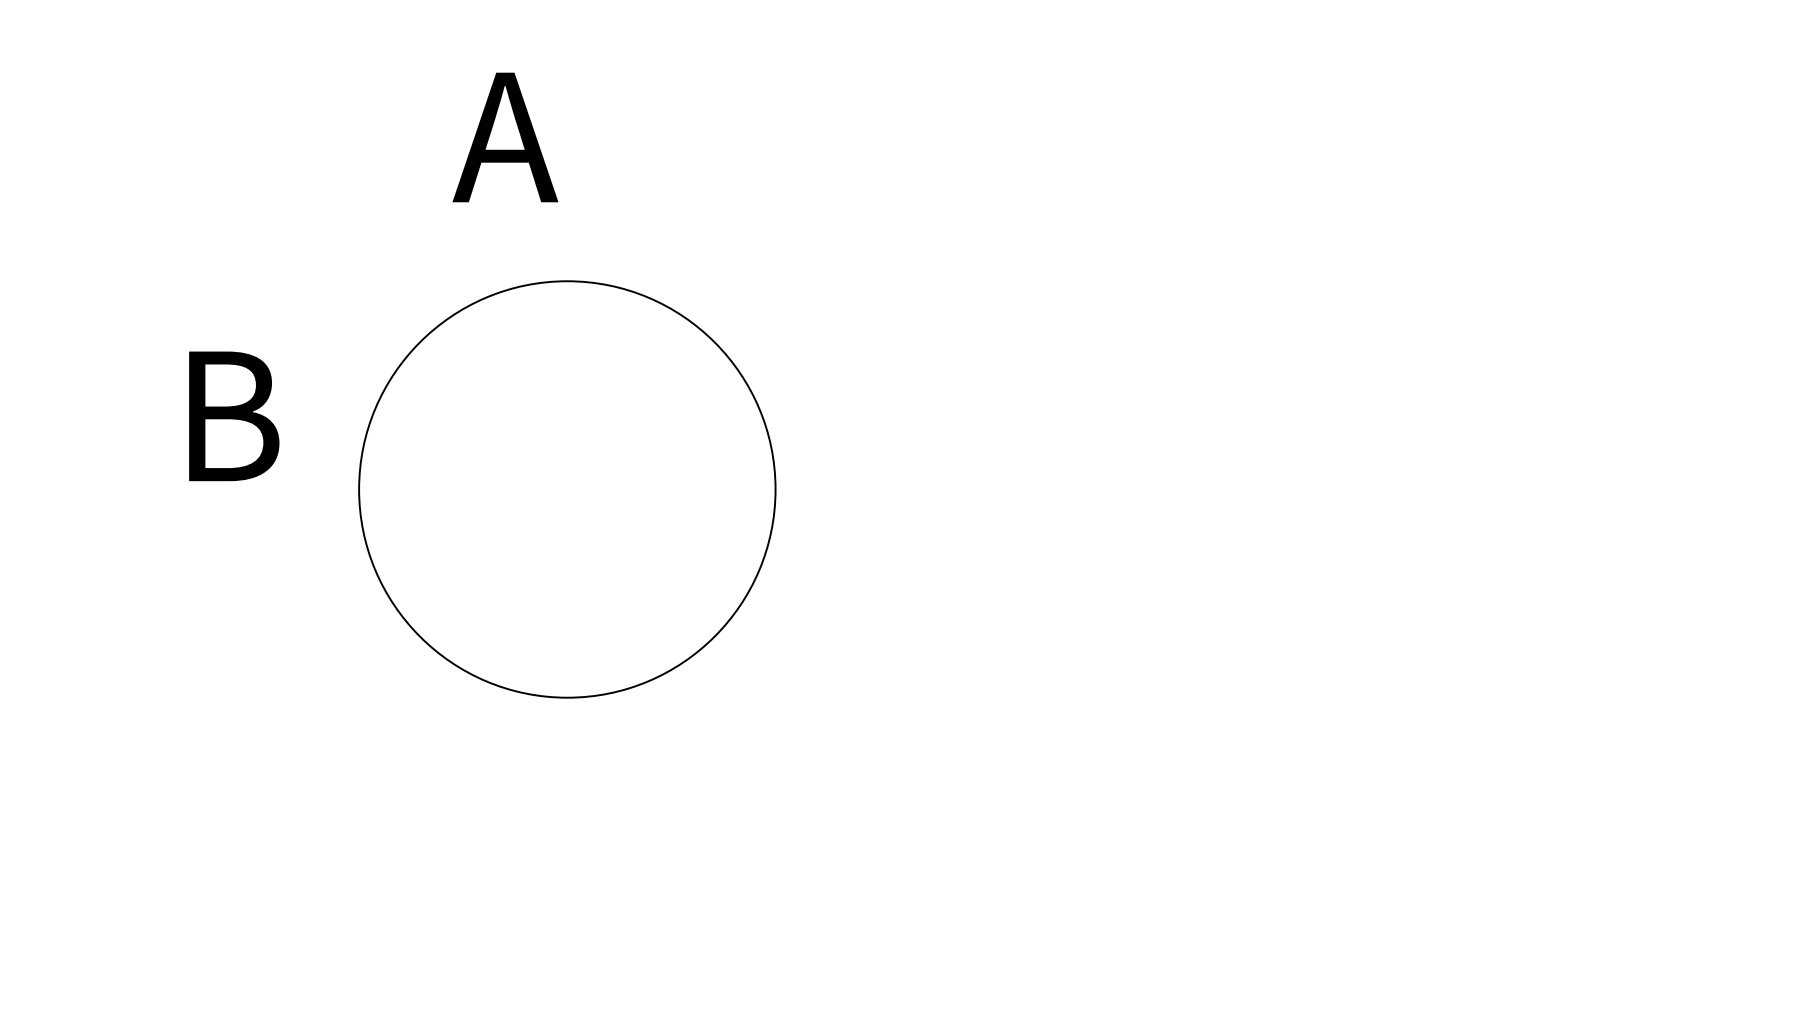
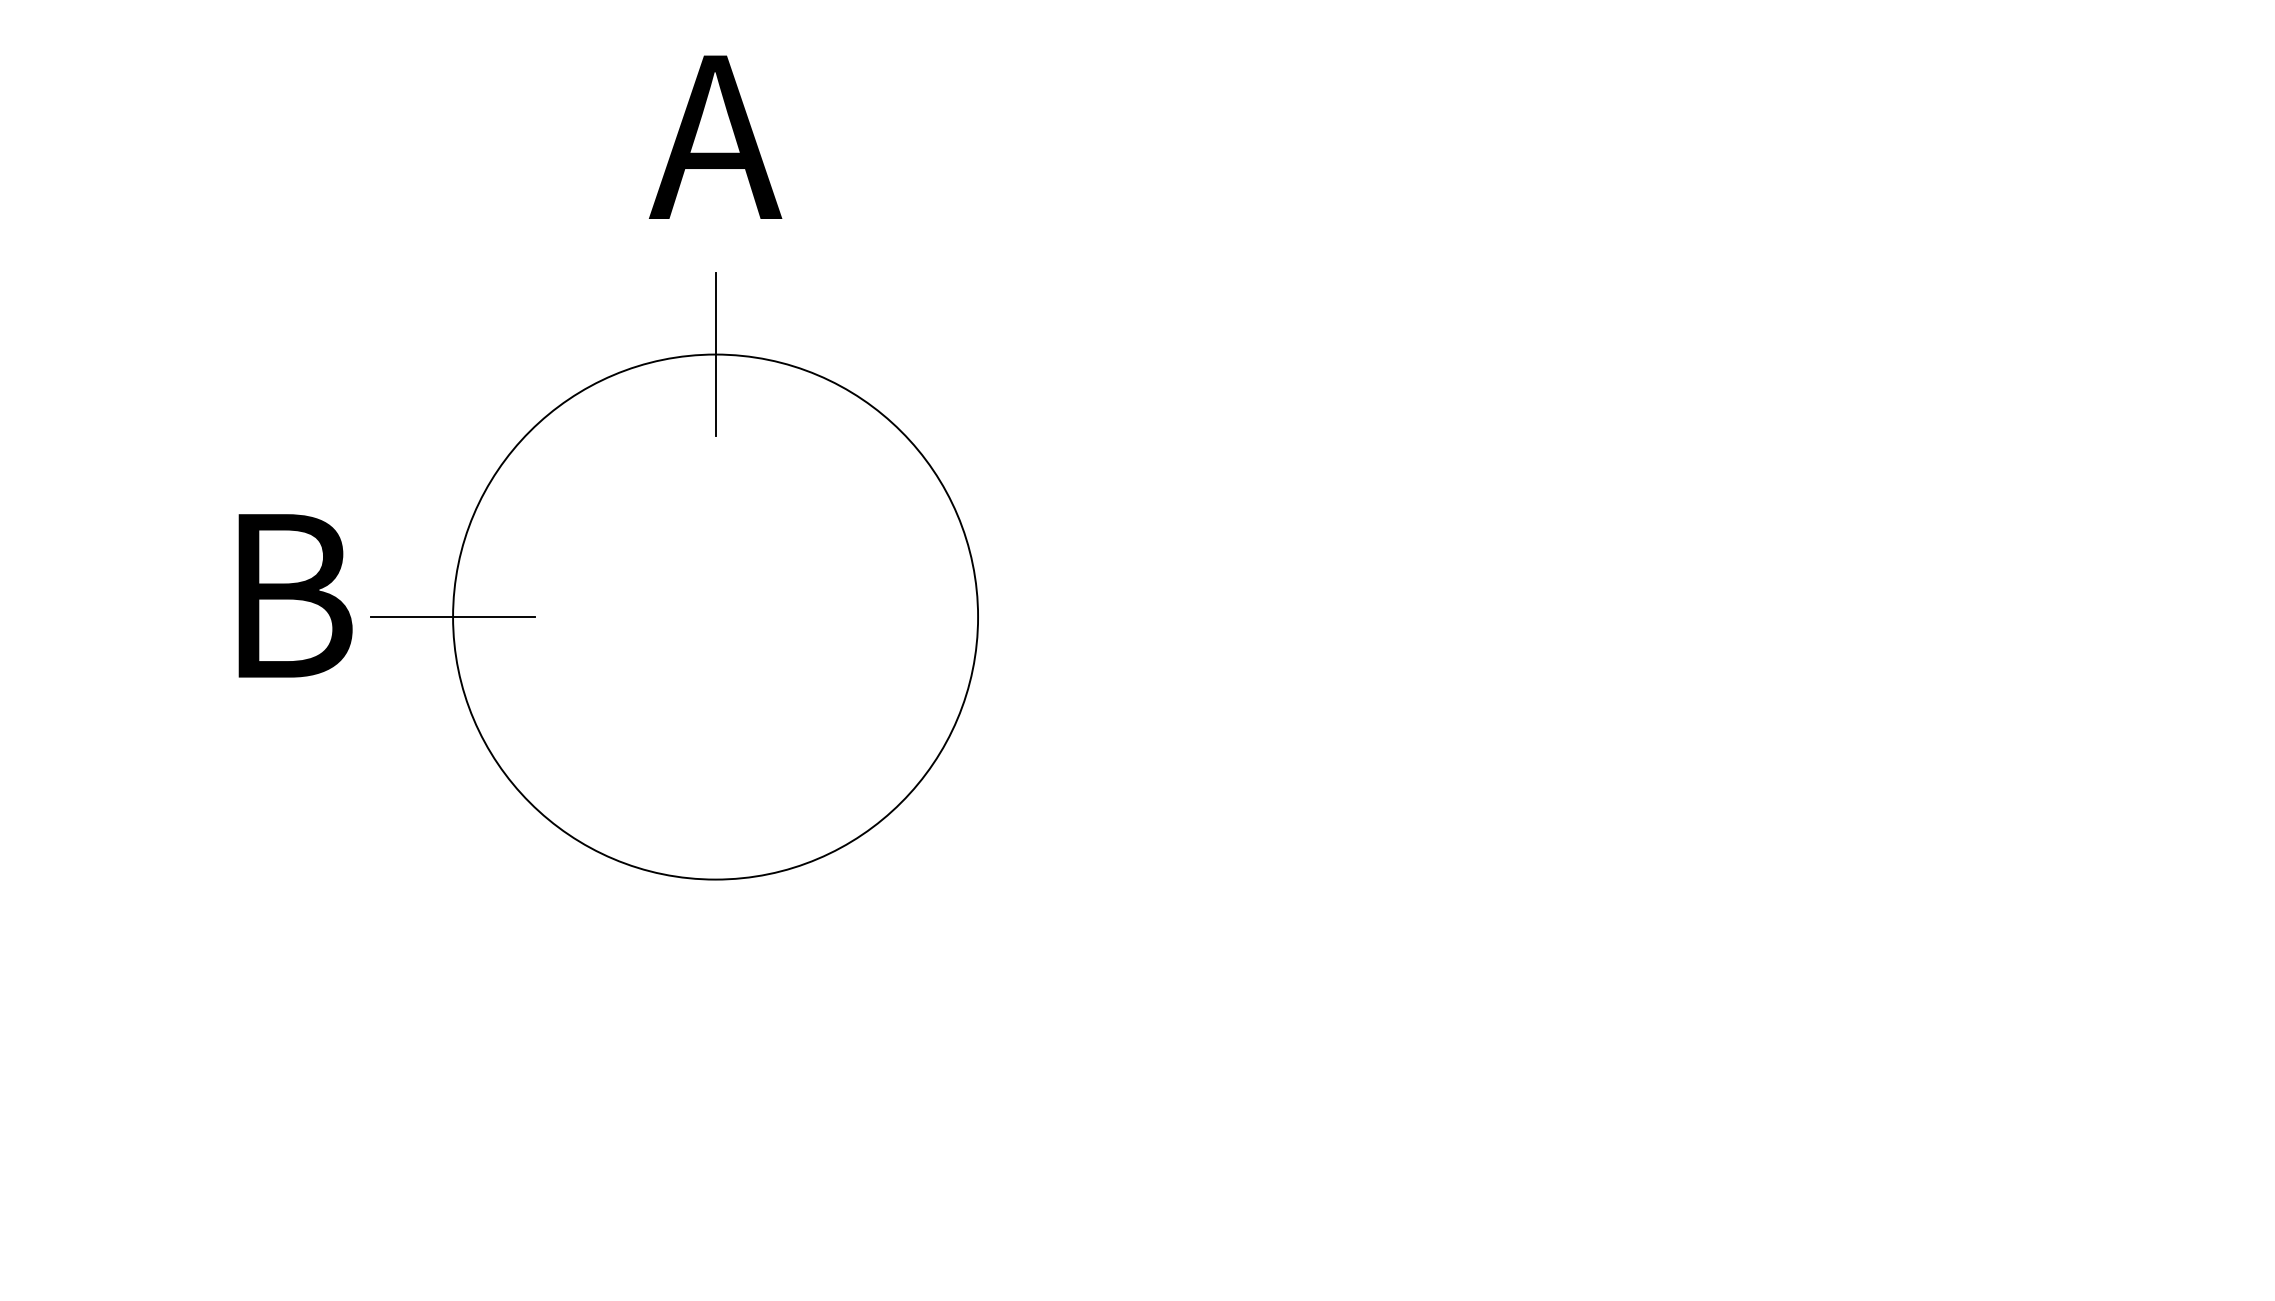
text: (505, 136) -> (715, 136), moved
line: (567, 281) -> (715, 354), added
text: (234, 416) -> (295, 595), moved
line: (358, 489) -> (452, 617), added

